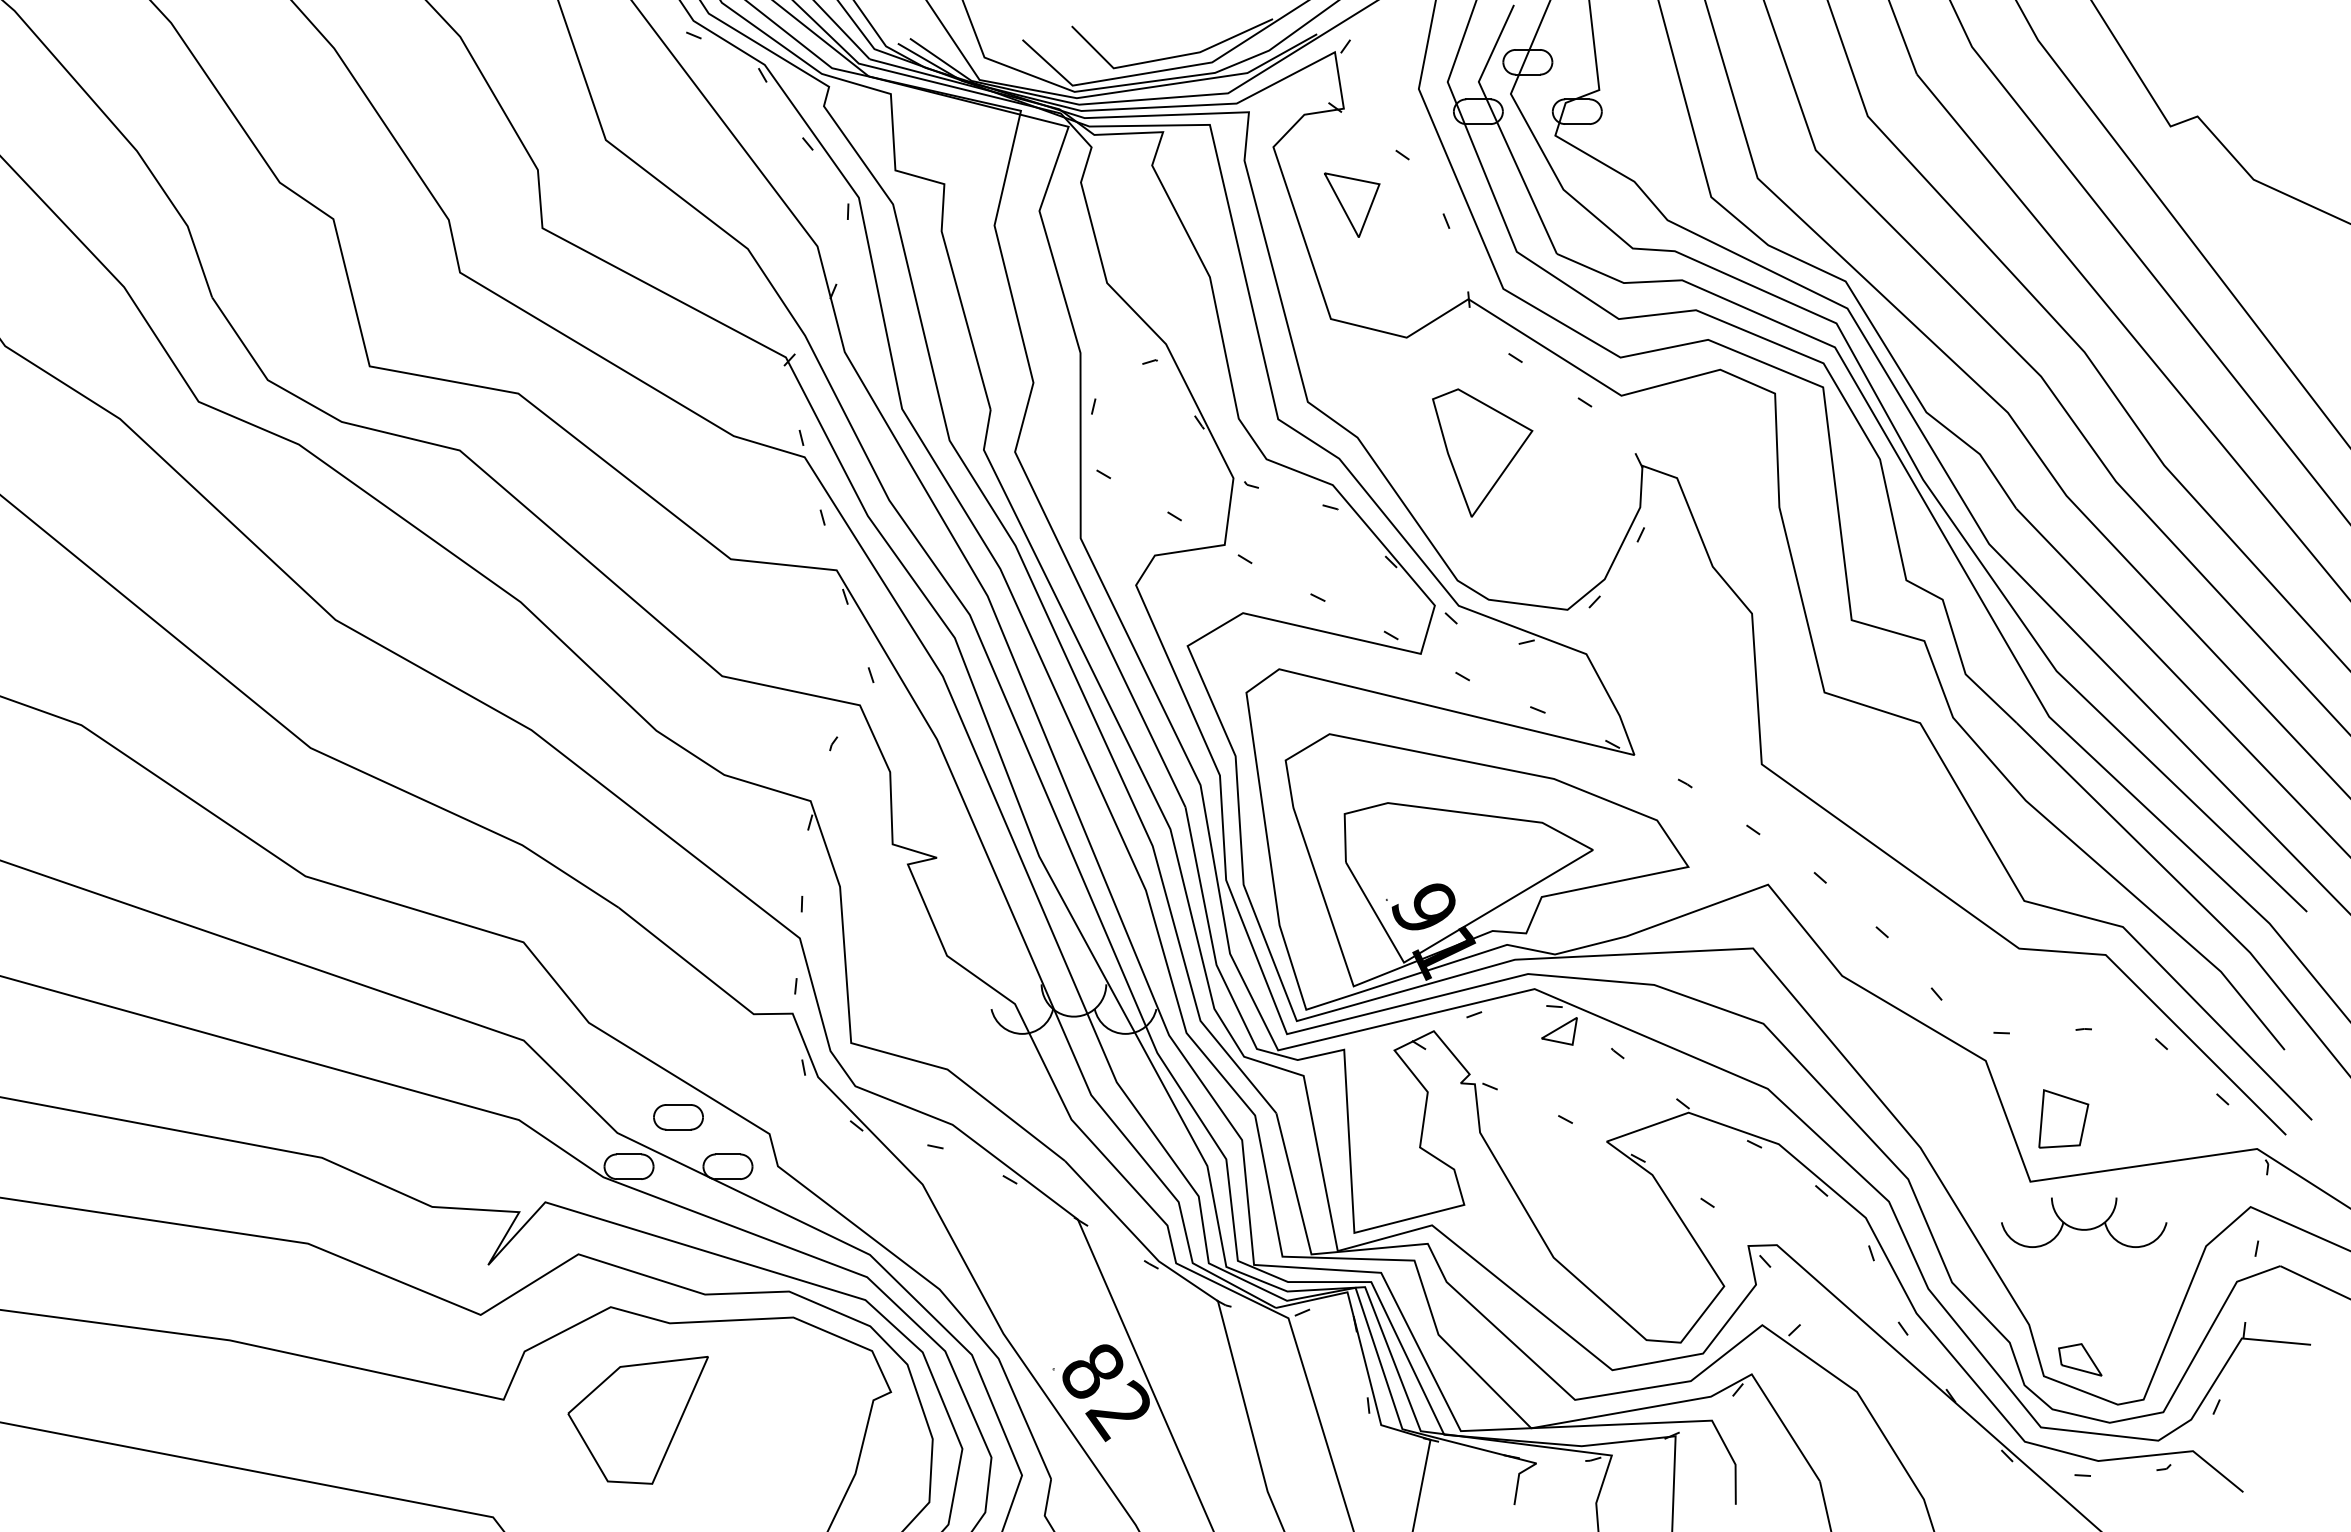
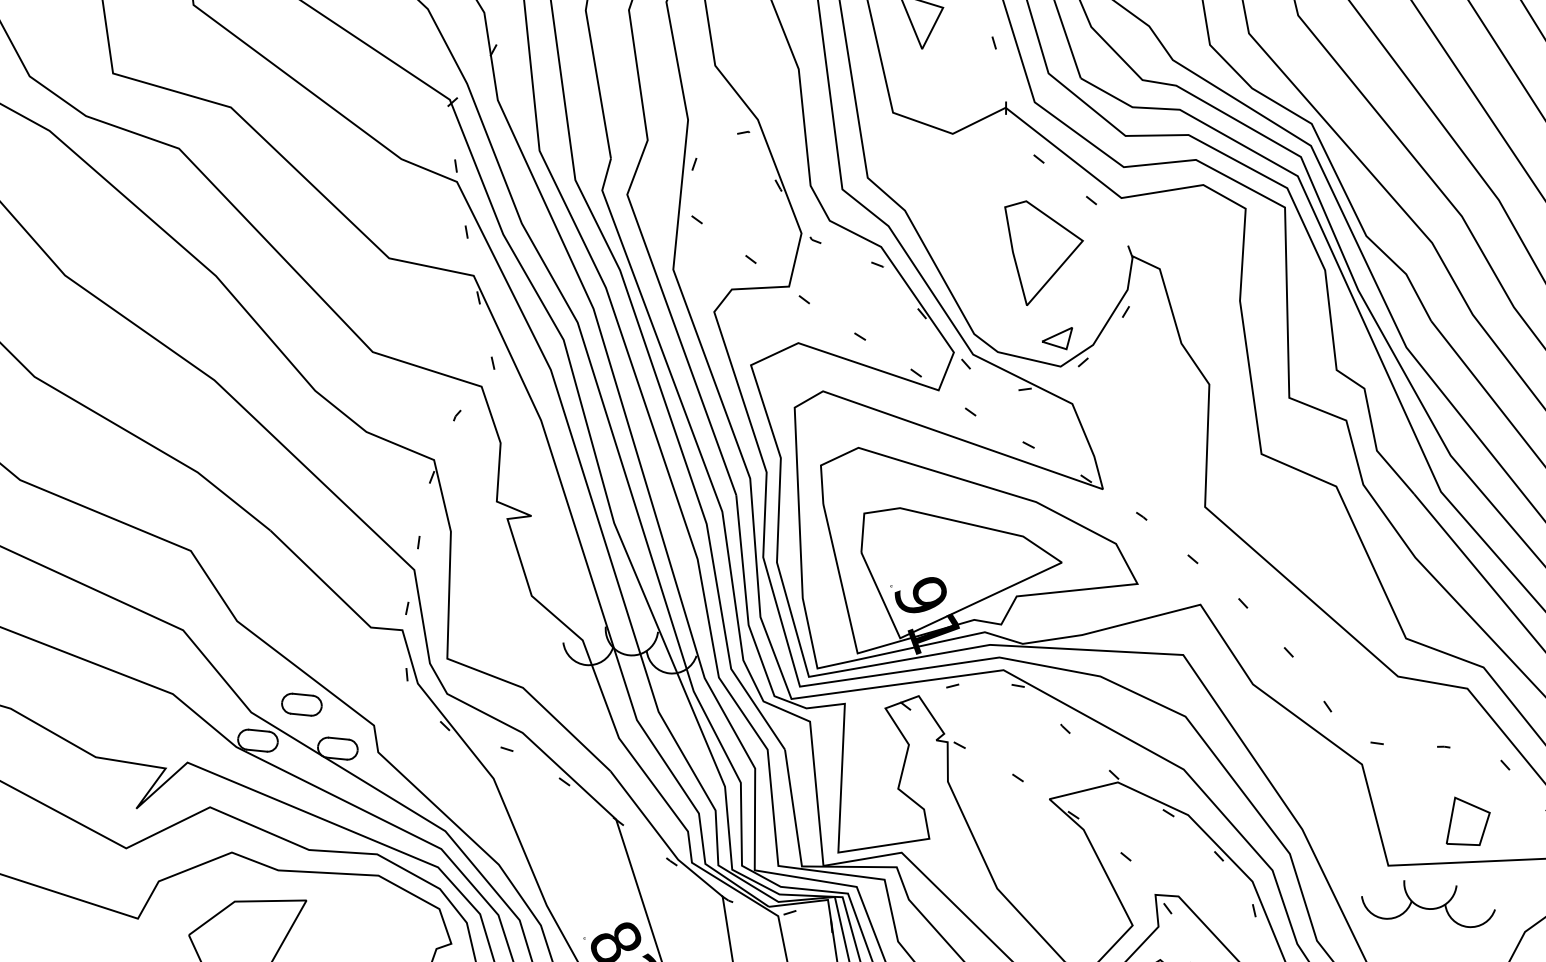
part: (1482, 452) -> (1040, 254), moved
part: (1559, 1031) -> (1057, 337), moved
part: (2063, 1118) -> (1468, 822), moved

